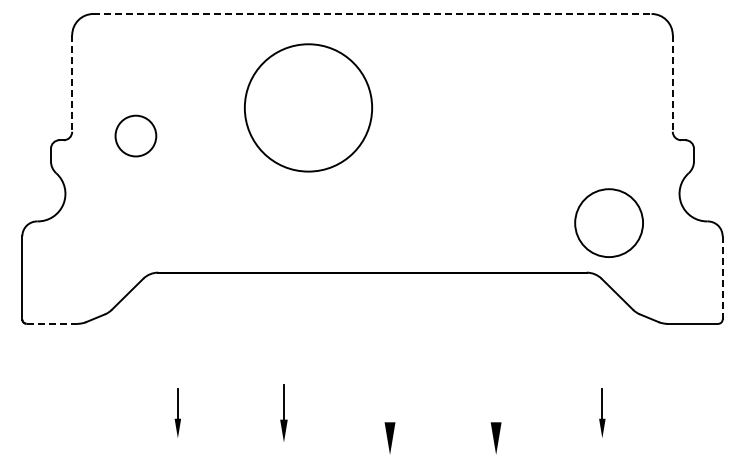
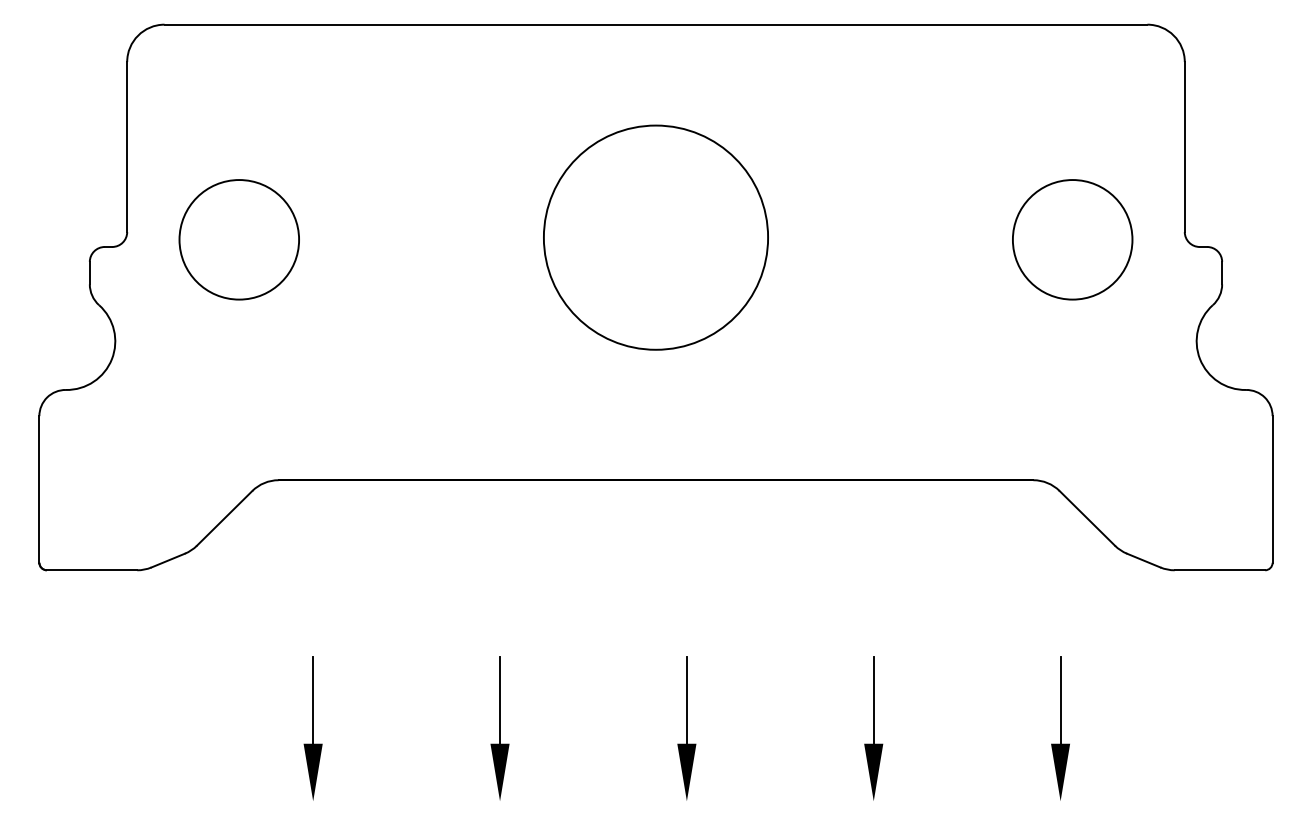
line: (372, 13) -> (656, 23), dashed -> solid
line: (72, 83) -> (127, 147), dashed -> solid
line: (672, 83) -> (1184, 147), dashed -> solid
circle: (308, 107) -> (656, 236), moved
circle: (135, 135) -> (238, 238), size x1.67
circle: (608, 222) -> (1071, 238), moved
line: (722, 277) -> (1272, 488), dashed -> solid
line: (52, 323) -> (92, 569), dashed -> solid
line: (390, 397) -> (687, 700), added
line: (496, 397) -> (874, 700), added
part: (177, 413) -> (312, 728), size x1.67
part: (283, 413) -> (499, 728), size x1.43
part: (602, 413) -> (1061, 728), size x1.67

